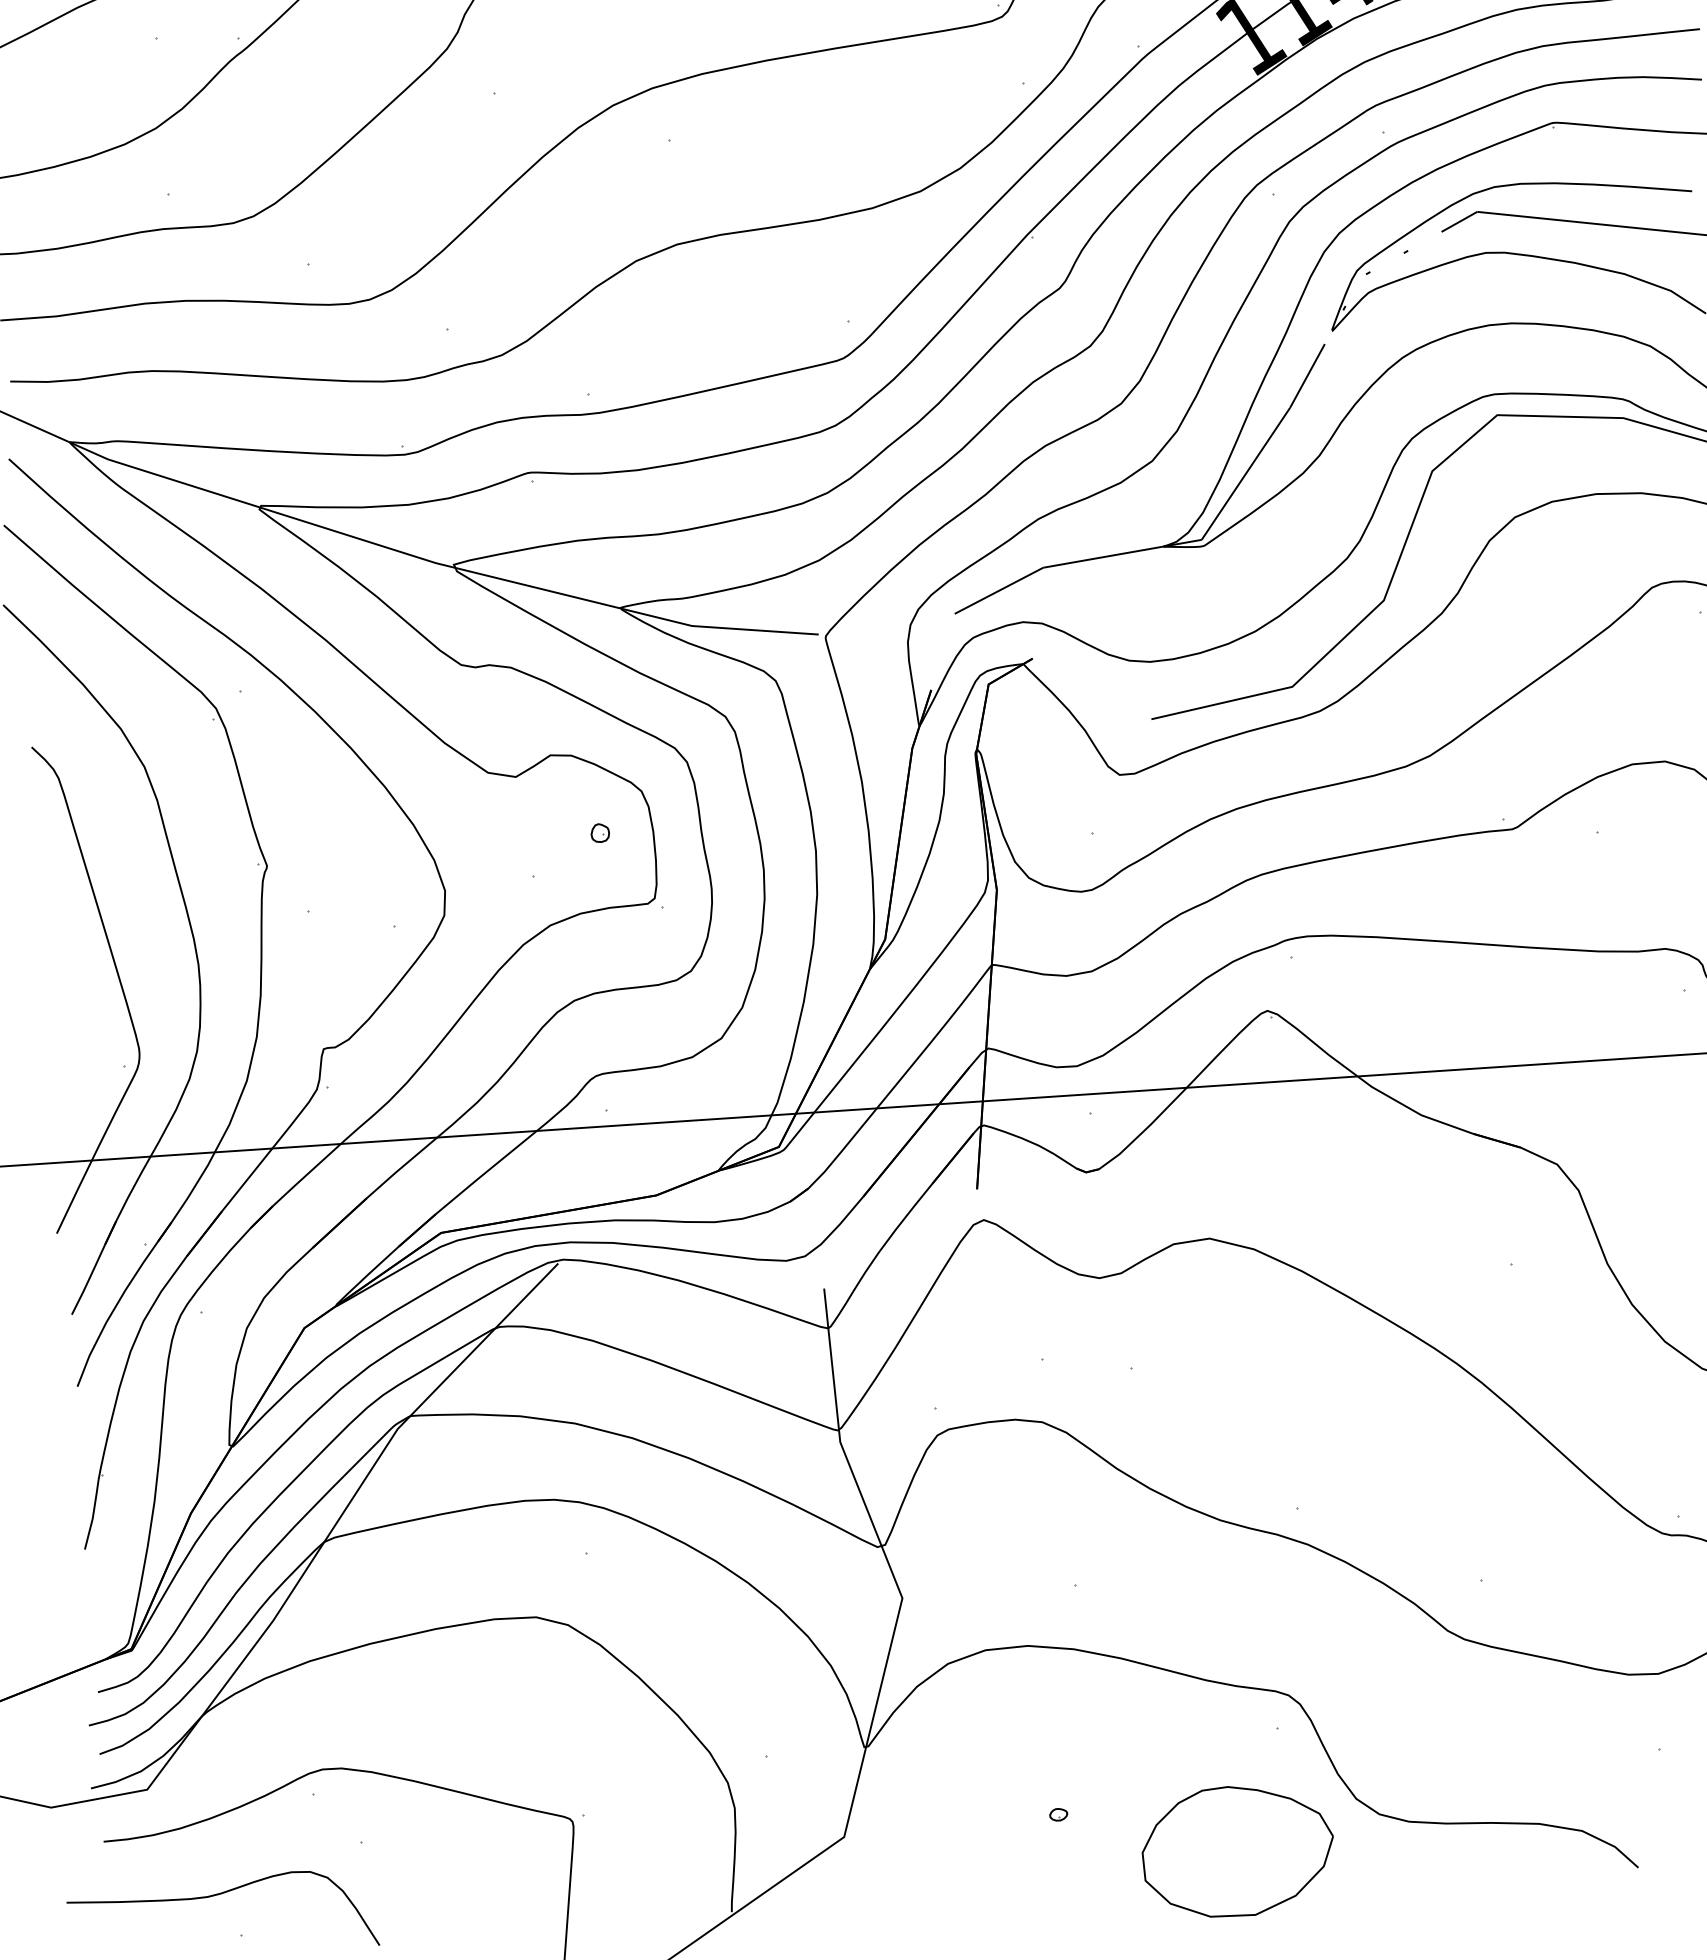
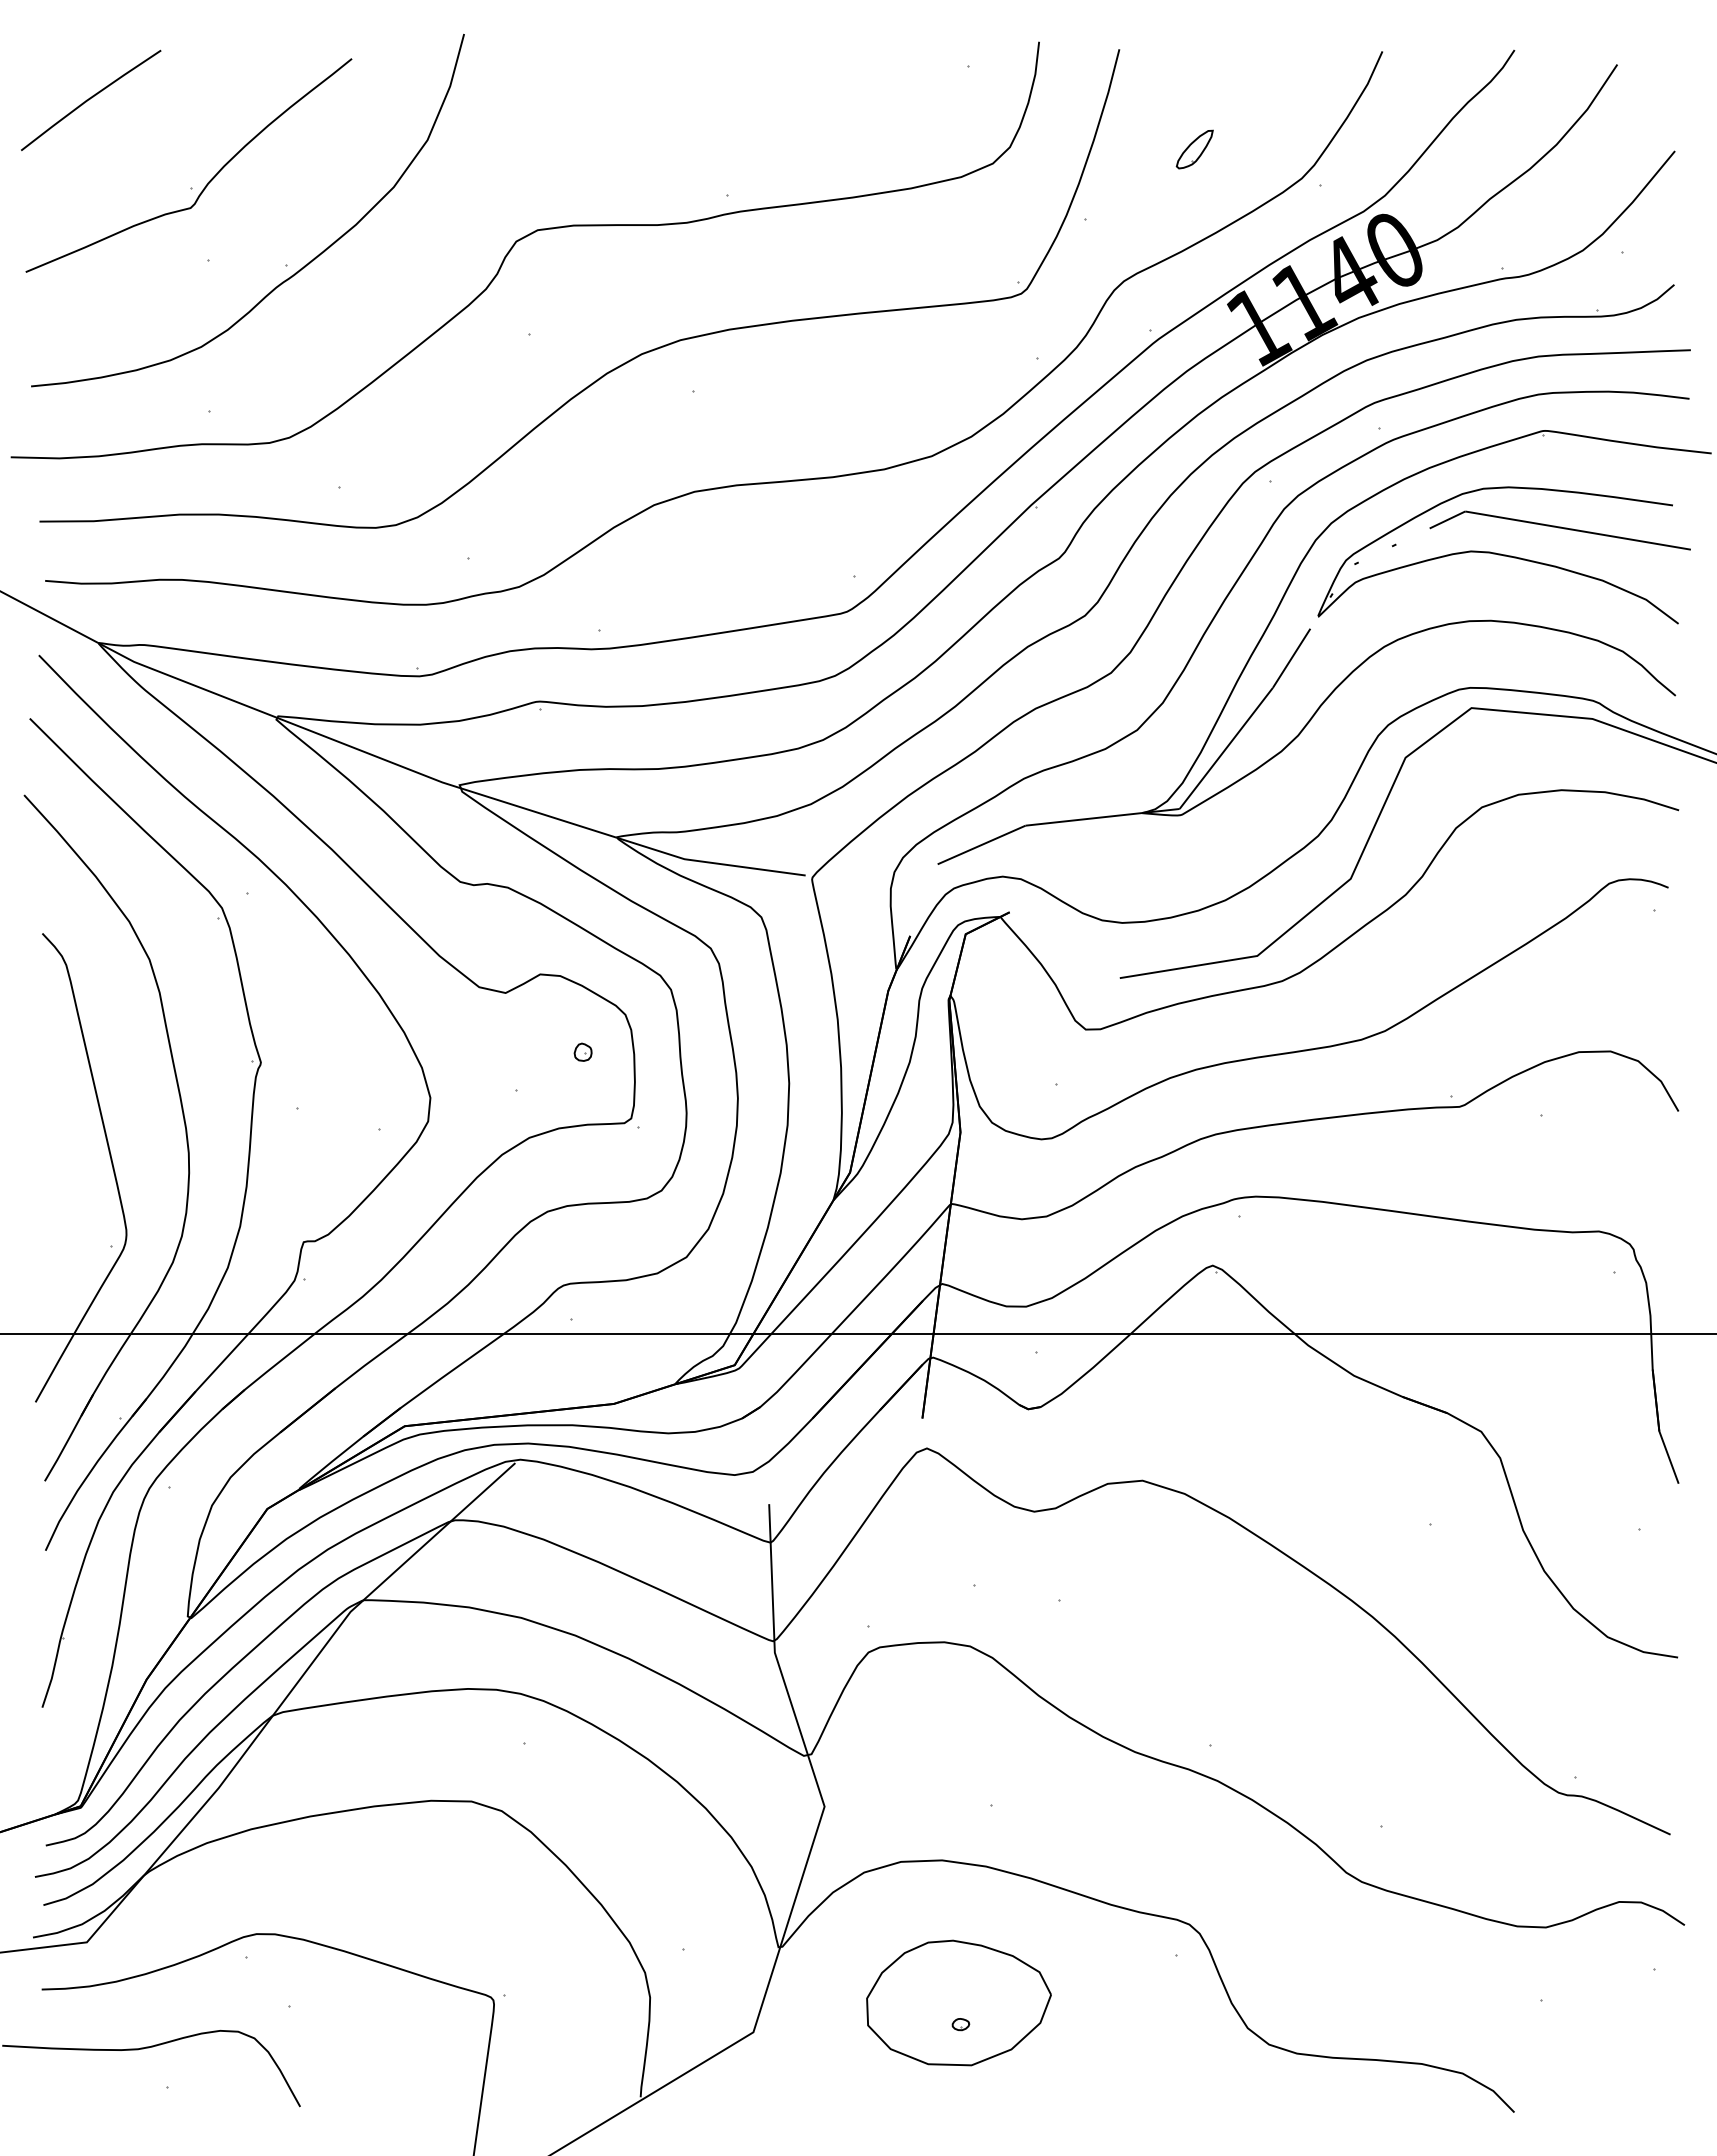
part: (1237, 1850) -> (958, 2002), moved

